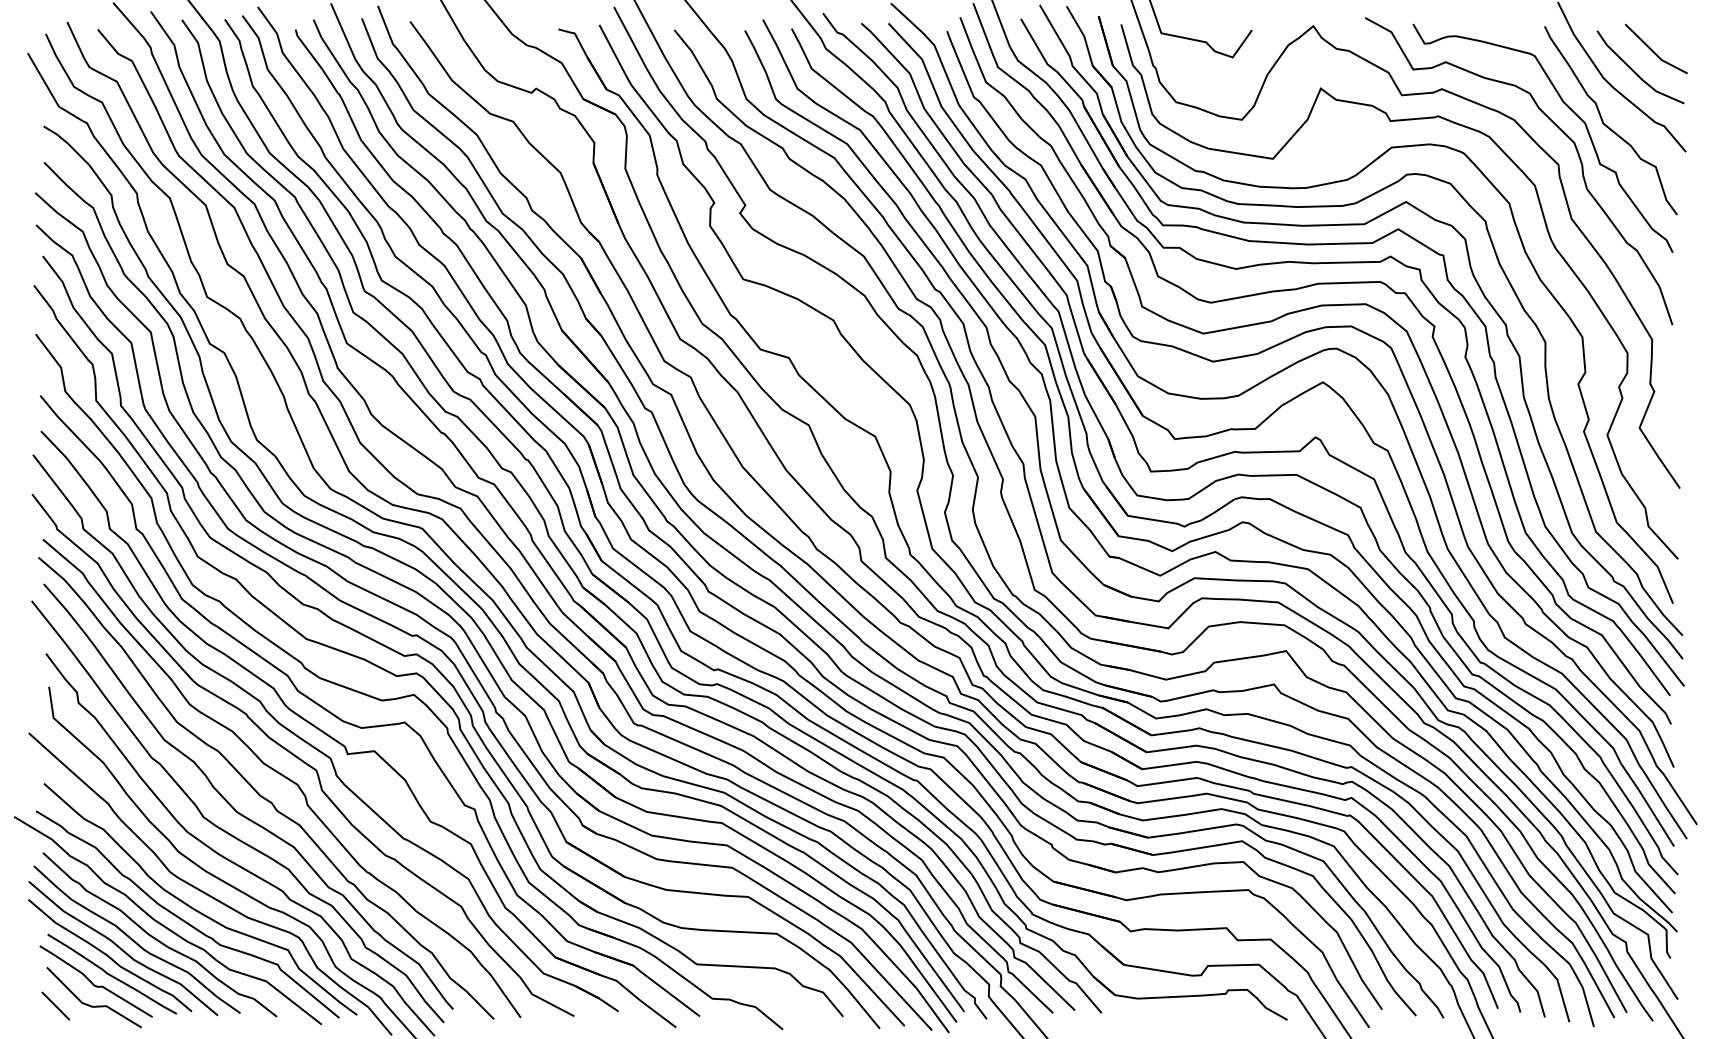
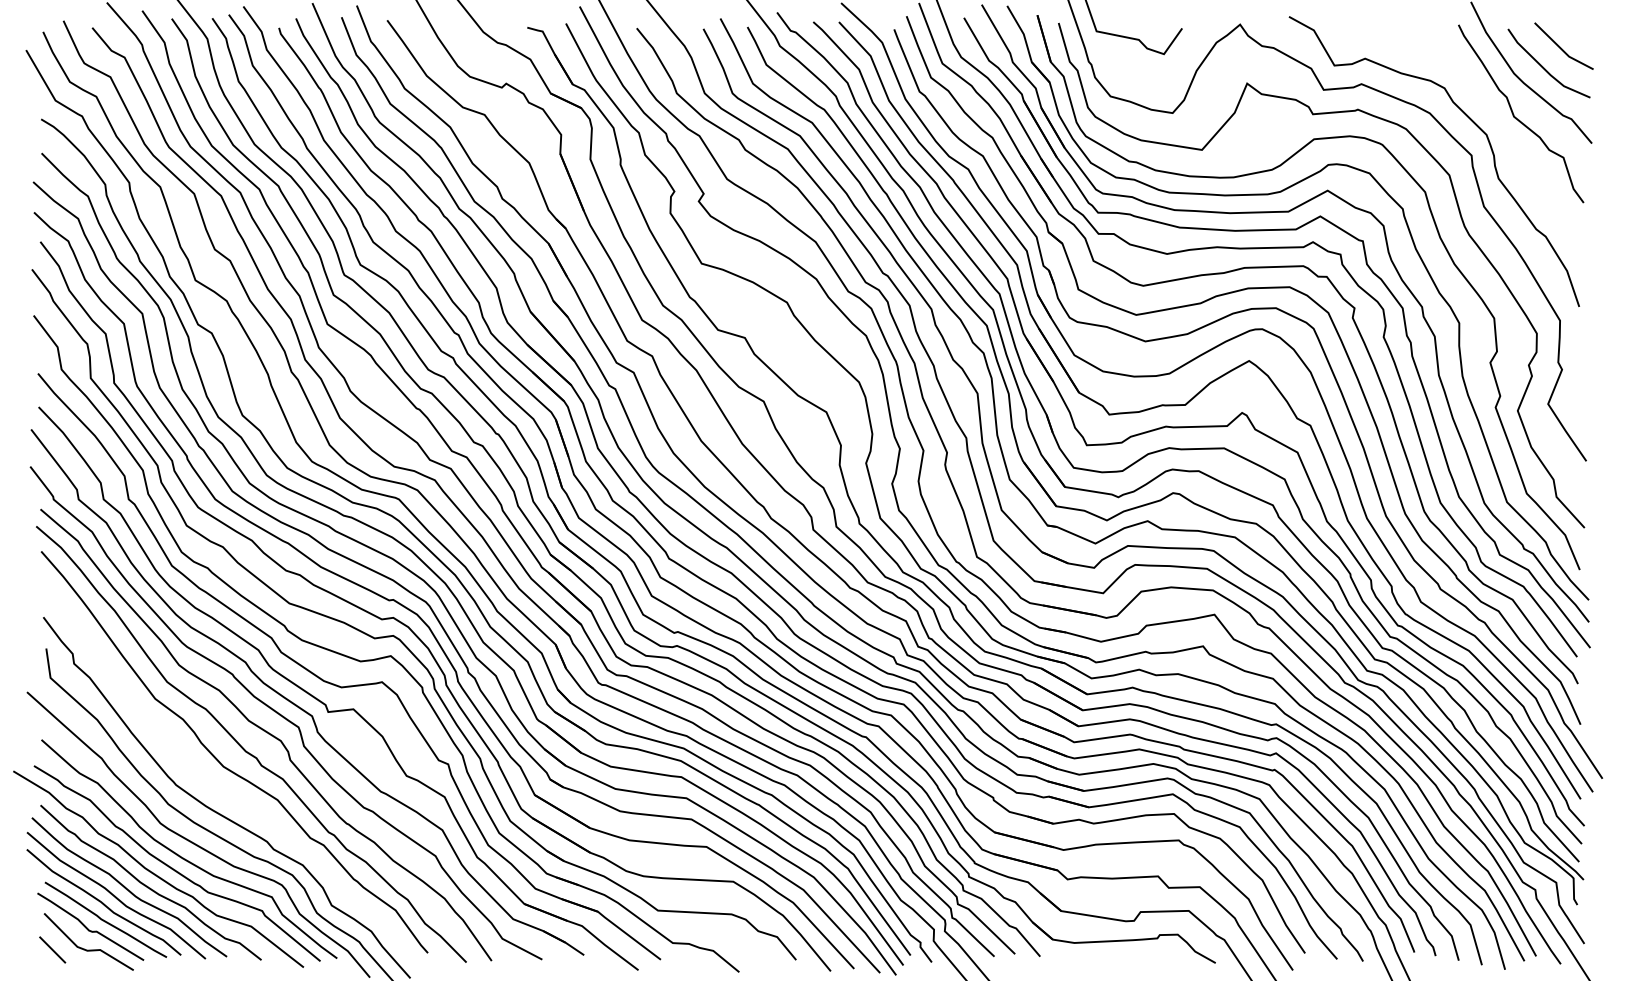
curve: (1569, 109) -> (1482, 103), removed
curve: (227, 831) -> (214, 785), removed

